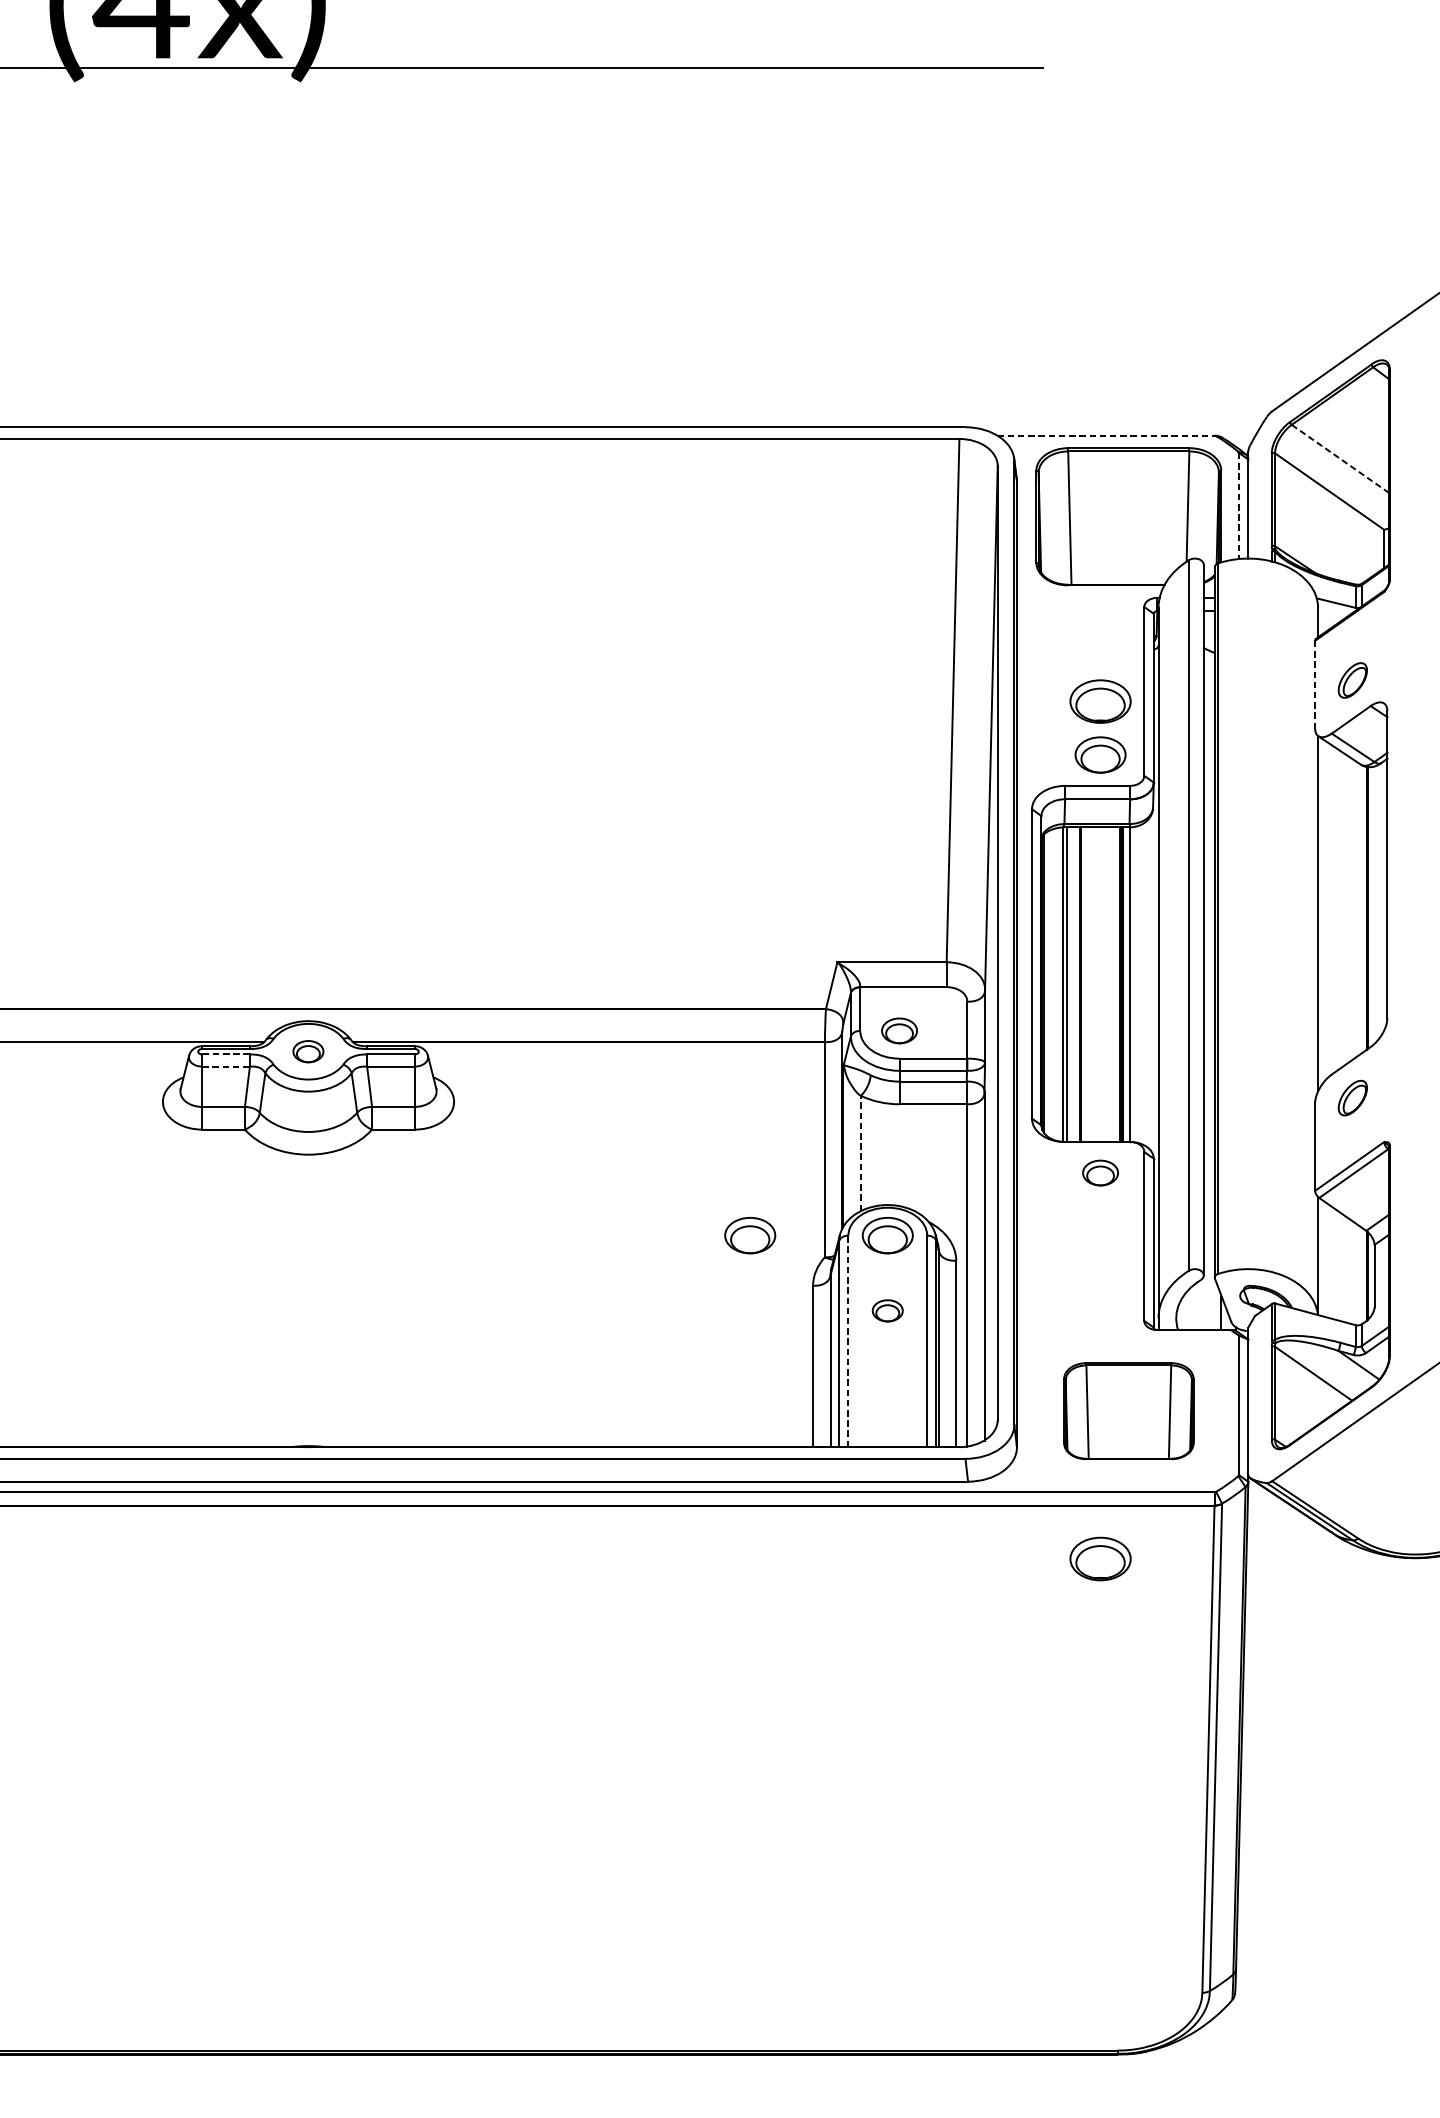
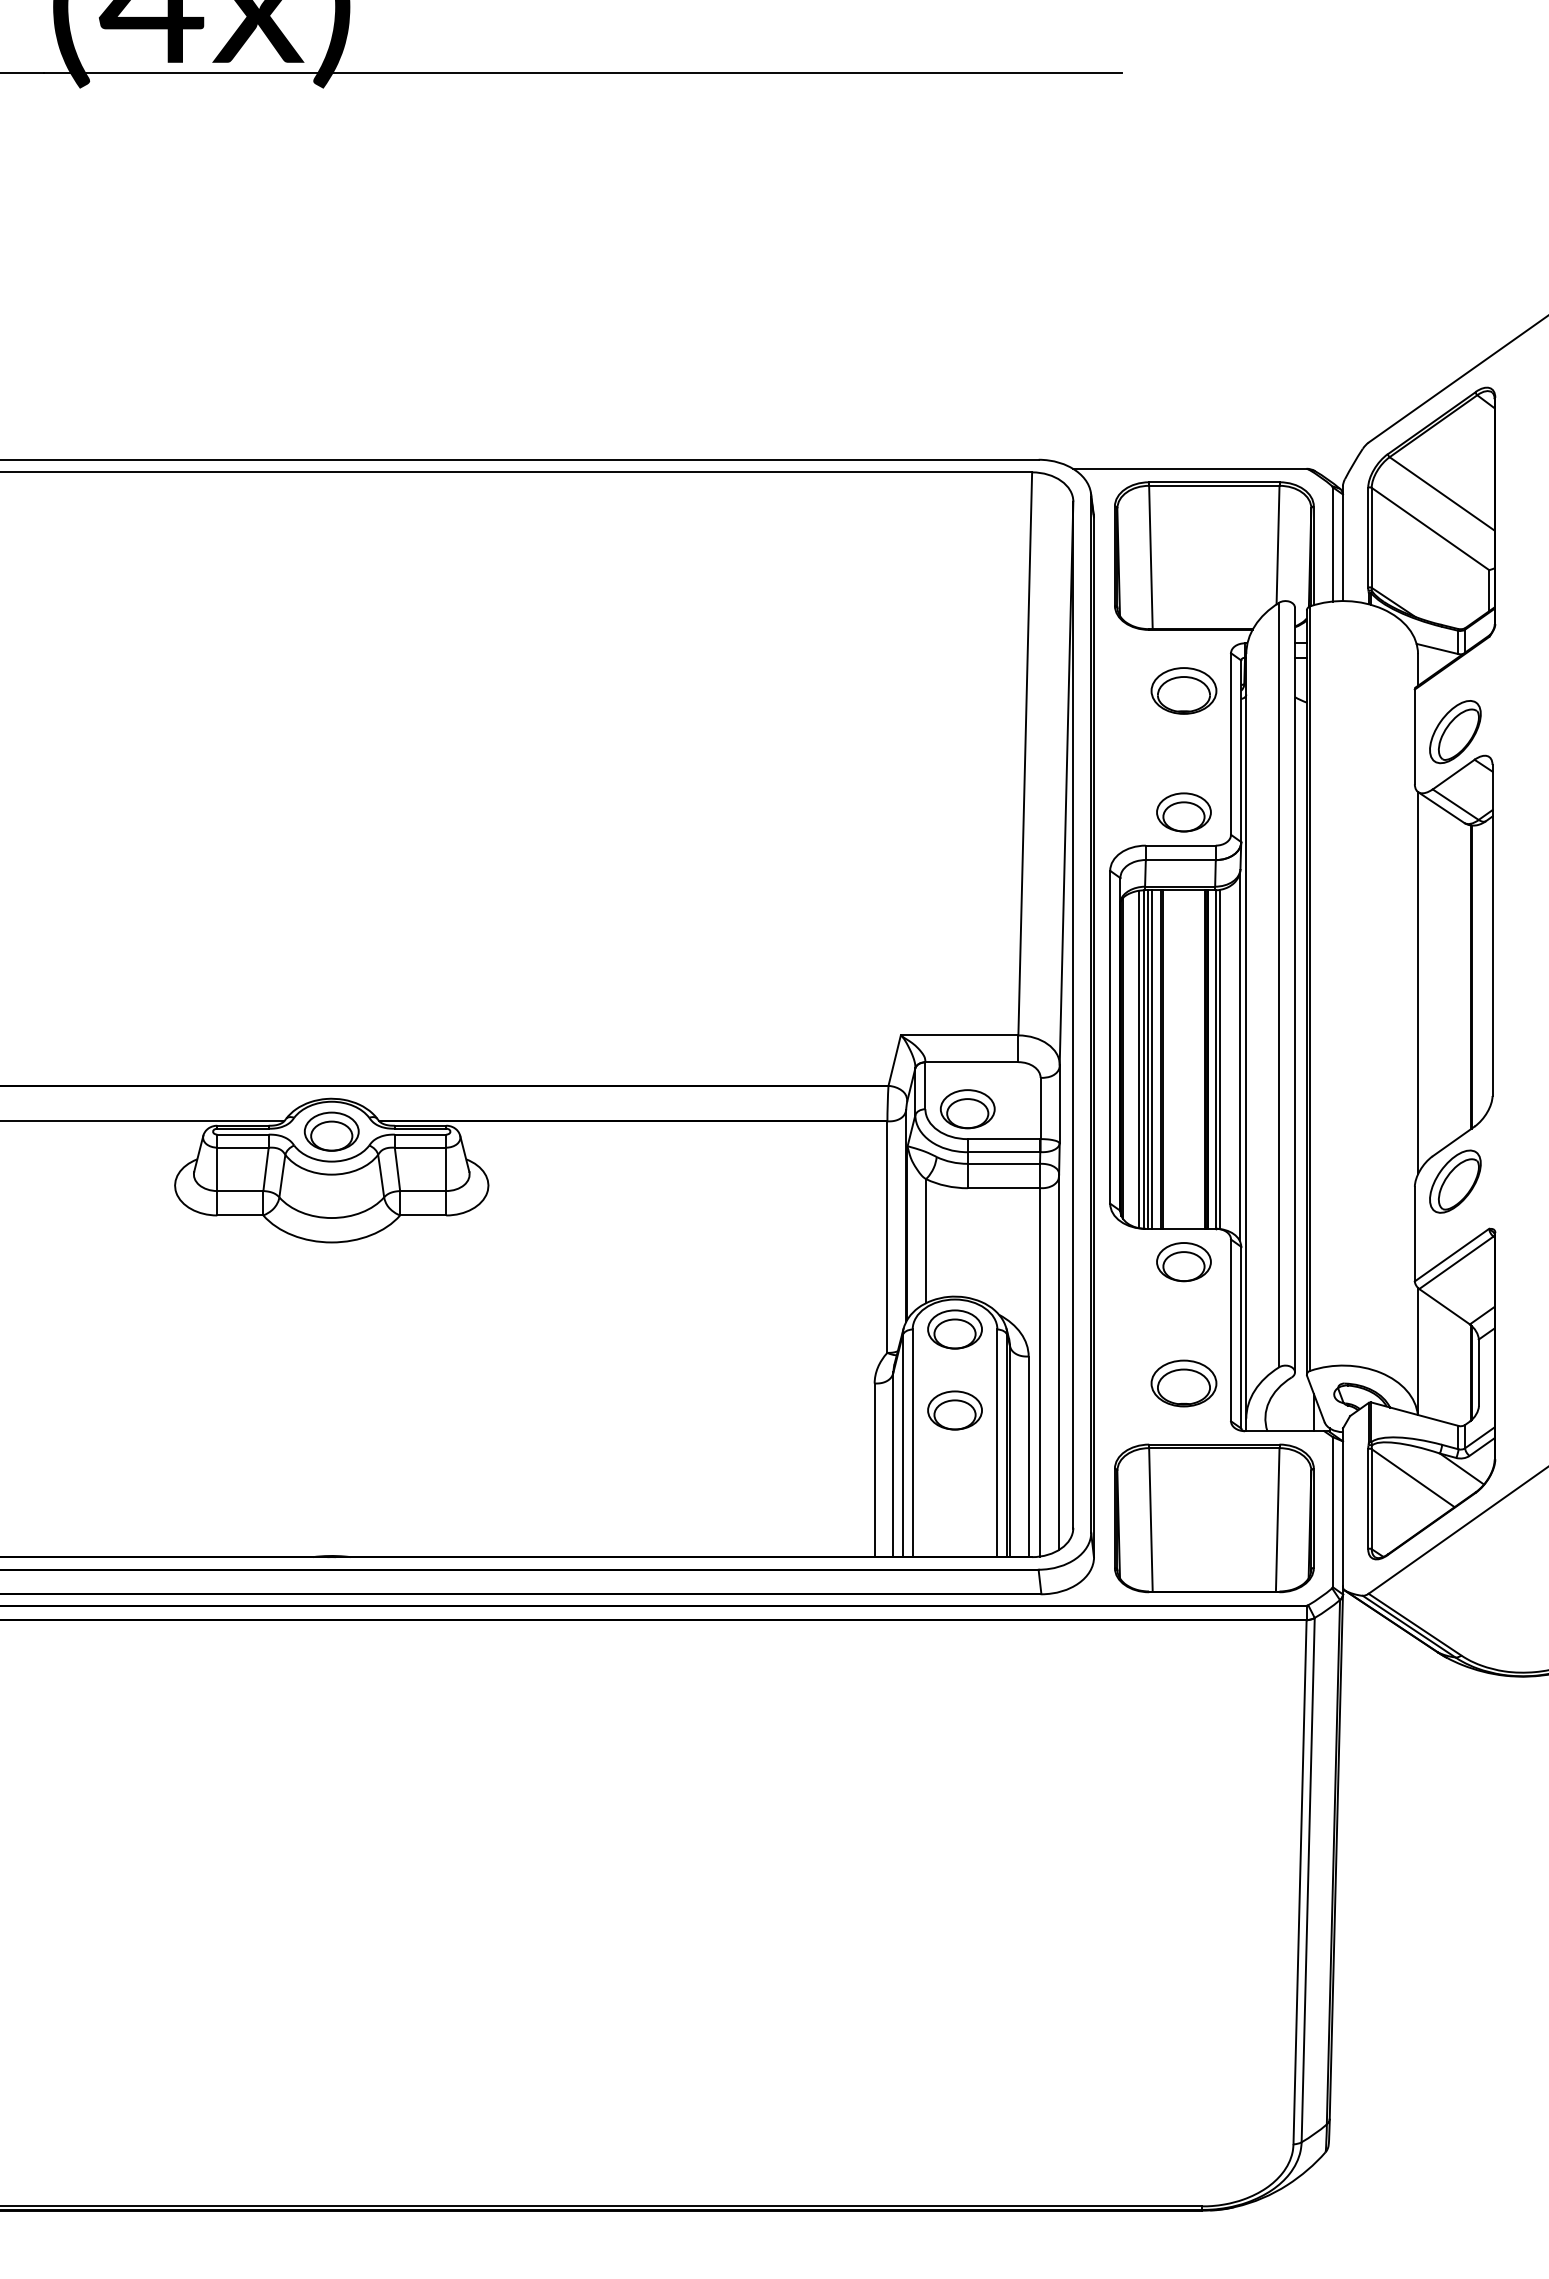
line: (1105, 435) -> (1189, 468), dashed -> solid
line: (1339, 458) -> (1441, 493), dashed -> solid
line: (1238, 506) -> (1332, 544), dashed -> solid
part: (1352, 680) -> (1455, 732), size x1.67
line: (1314, 685) -> (1414, 737), dashed -> solid
part: (1100, 701) -> (1183, 690), moved
line: (1152, 982) -> (1239, 1057), added
line: (1058, 984) -> (1138, 1059), added
line: (1071, 984) -> (1152, 1059), added
line: (1134, 984) -> (1220, 1059), added
part: (899, 1031) -> (967, 1109), size x1.43
part: (308, 1051) -> (331, 1131), size x1.67
line: (226, 1054) -> (243, 1134), dashed -> solid
line: (226, 1066) -> (243, 1147), dashed -> solid
part: (1352, 1098) -> (1455, 1181), size x1.67
line: (861, 1152) -> (926, 1240), dashed -> solid
part: (1100, 1173) -> (1183, 1262), size x1.43
part: (749, 1235) -> (806, 1329), removed
part: (887, 1310) -> (954, 1410), size x1.67
line: (848, 1341) -> (912, 1443), dashed -> solid
part: (1128, 1411) -> (1214, 1518), size x1.43
part: (1100, 1559) -> (1183, 1383), moved

